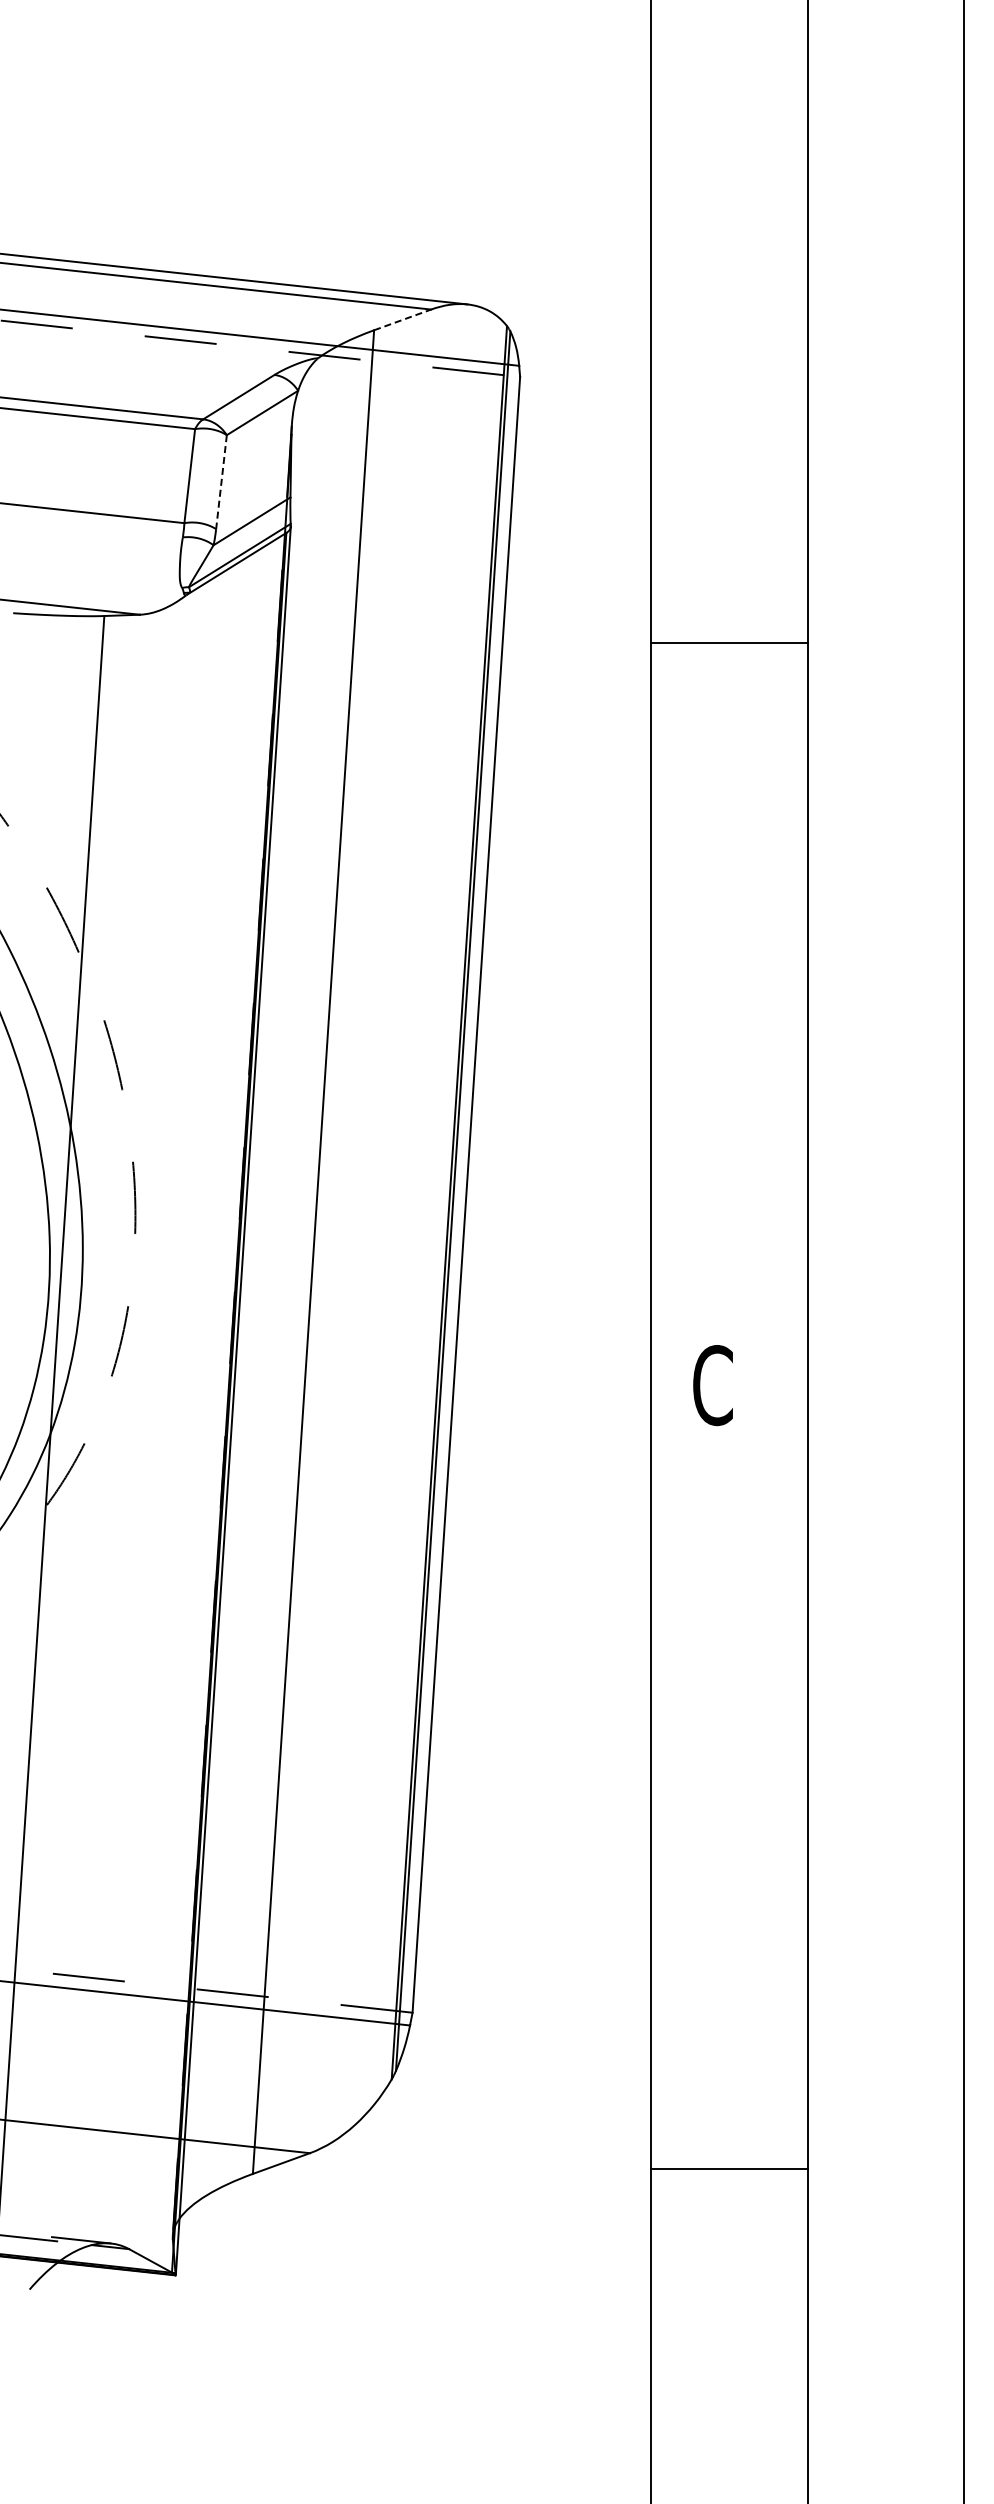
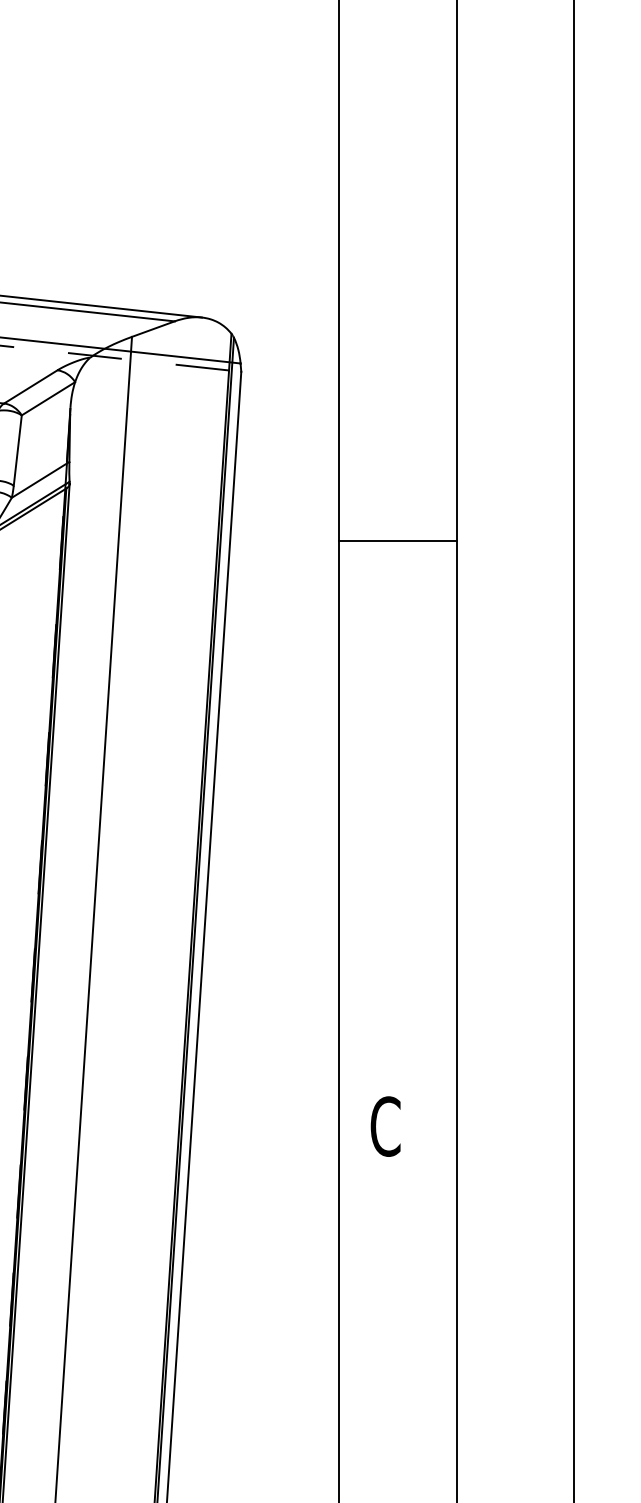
line: (403, 319) -> (154, 328), dashed -> solid
line: (221, 482) -> (17, 450), dashed -> solid
line: (729, 643) -> (397, 540), moved

